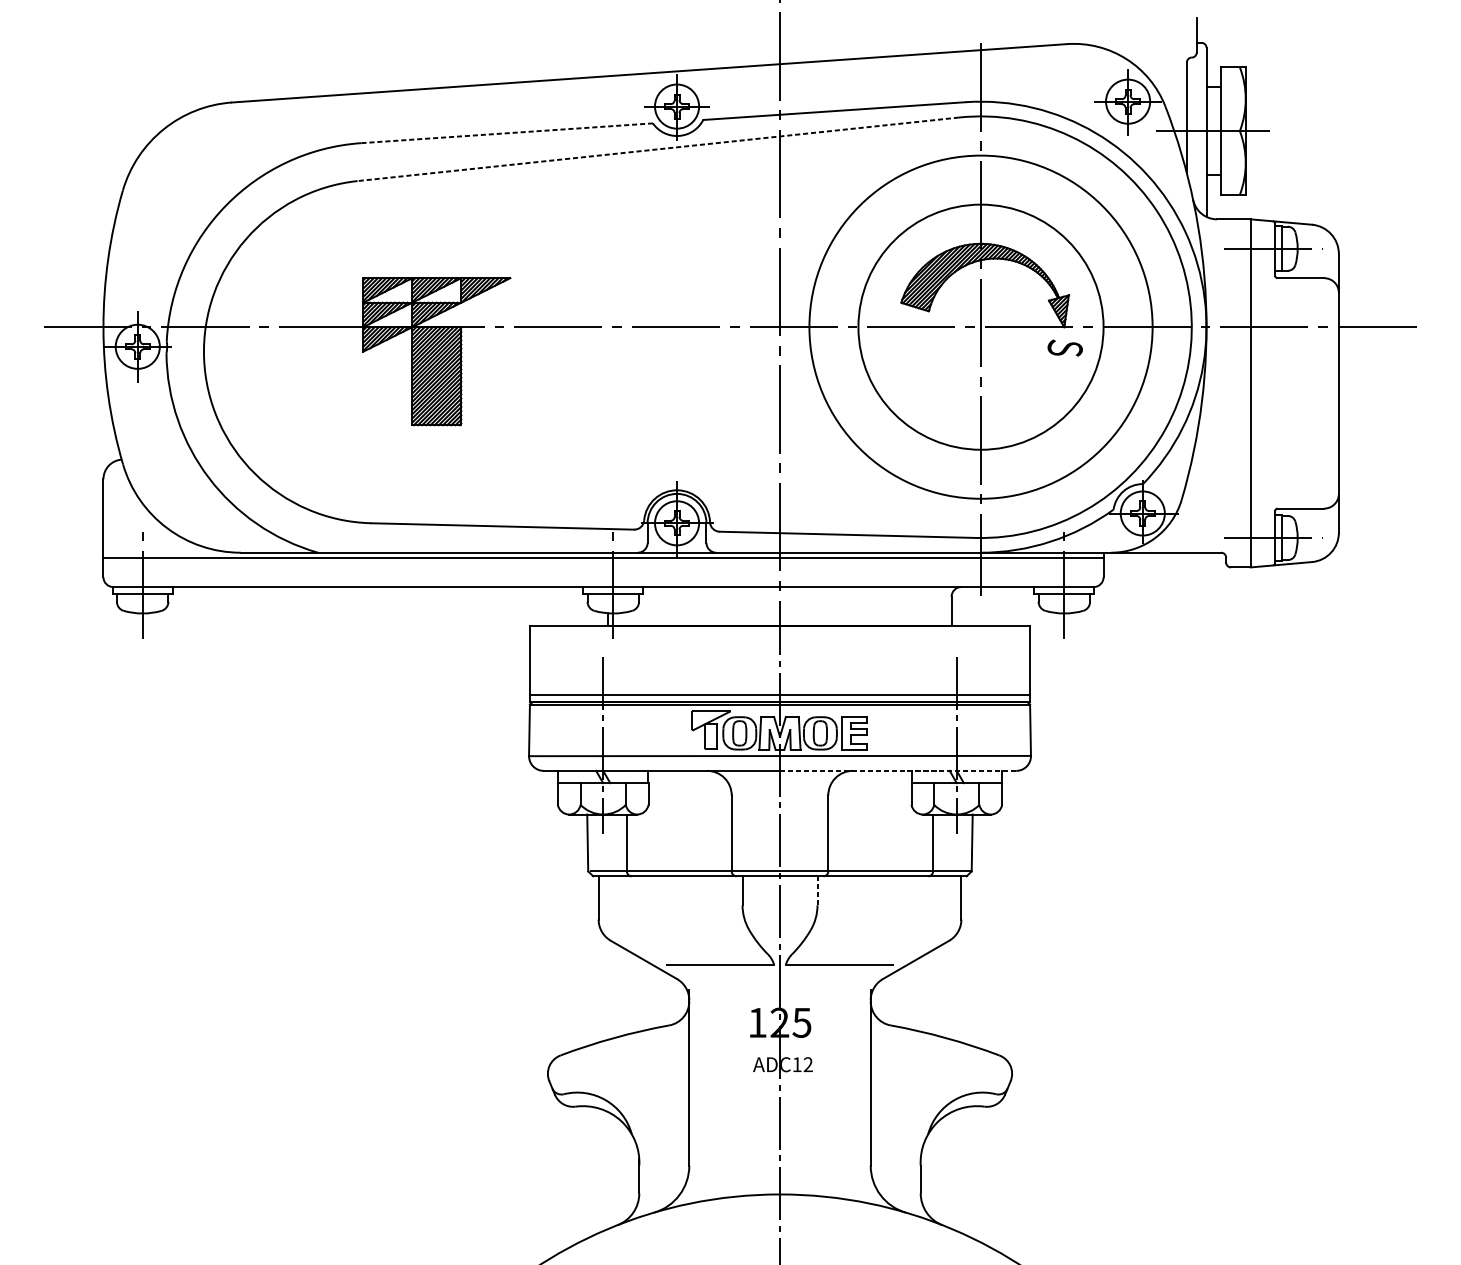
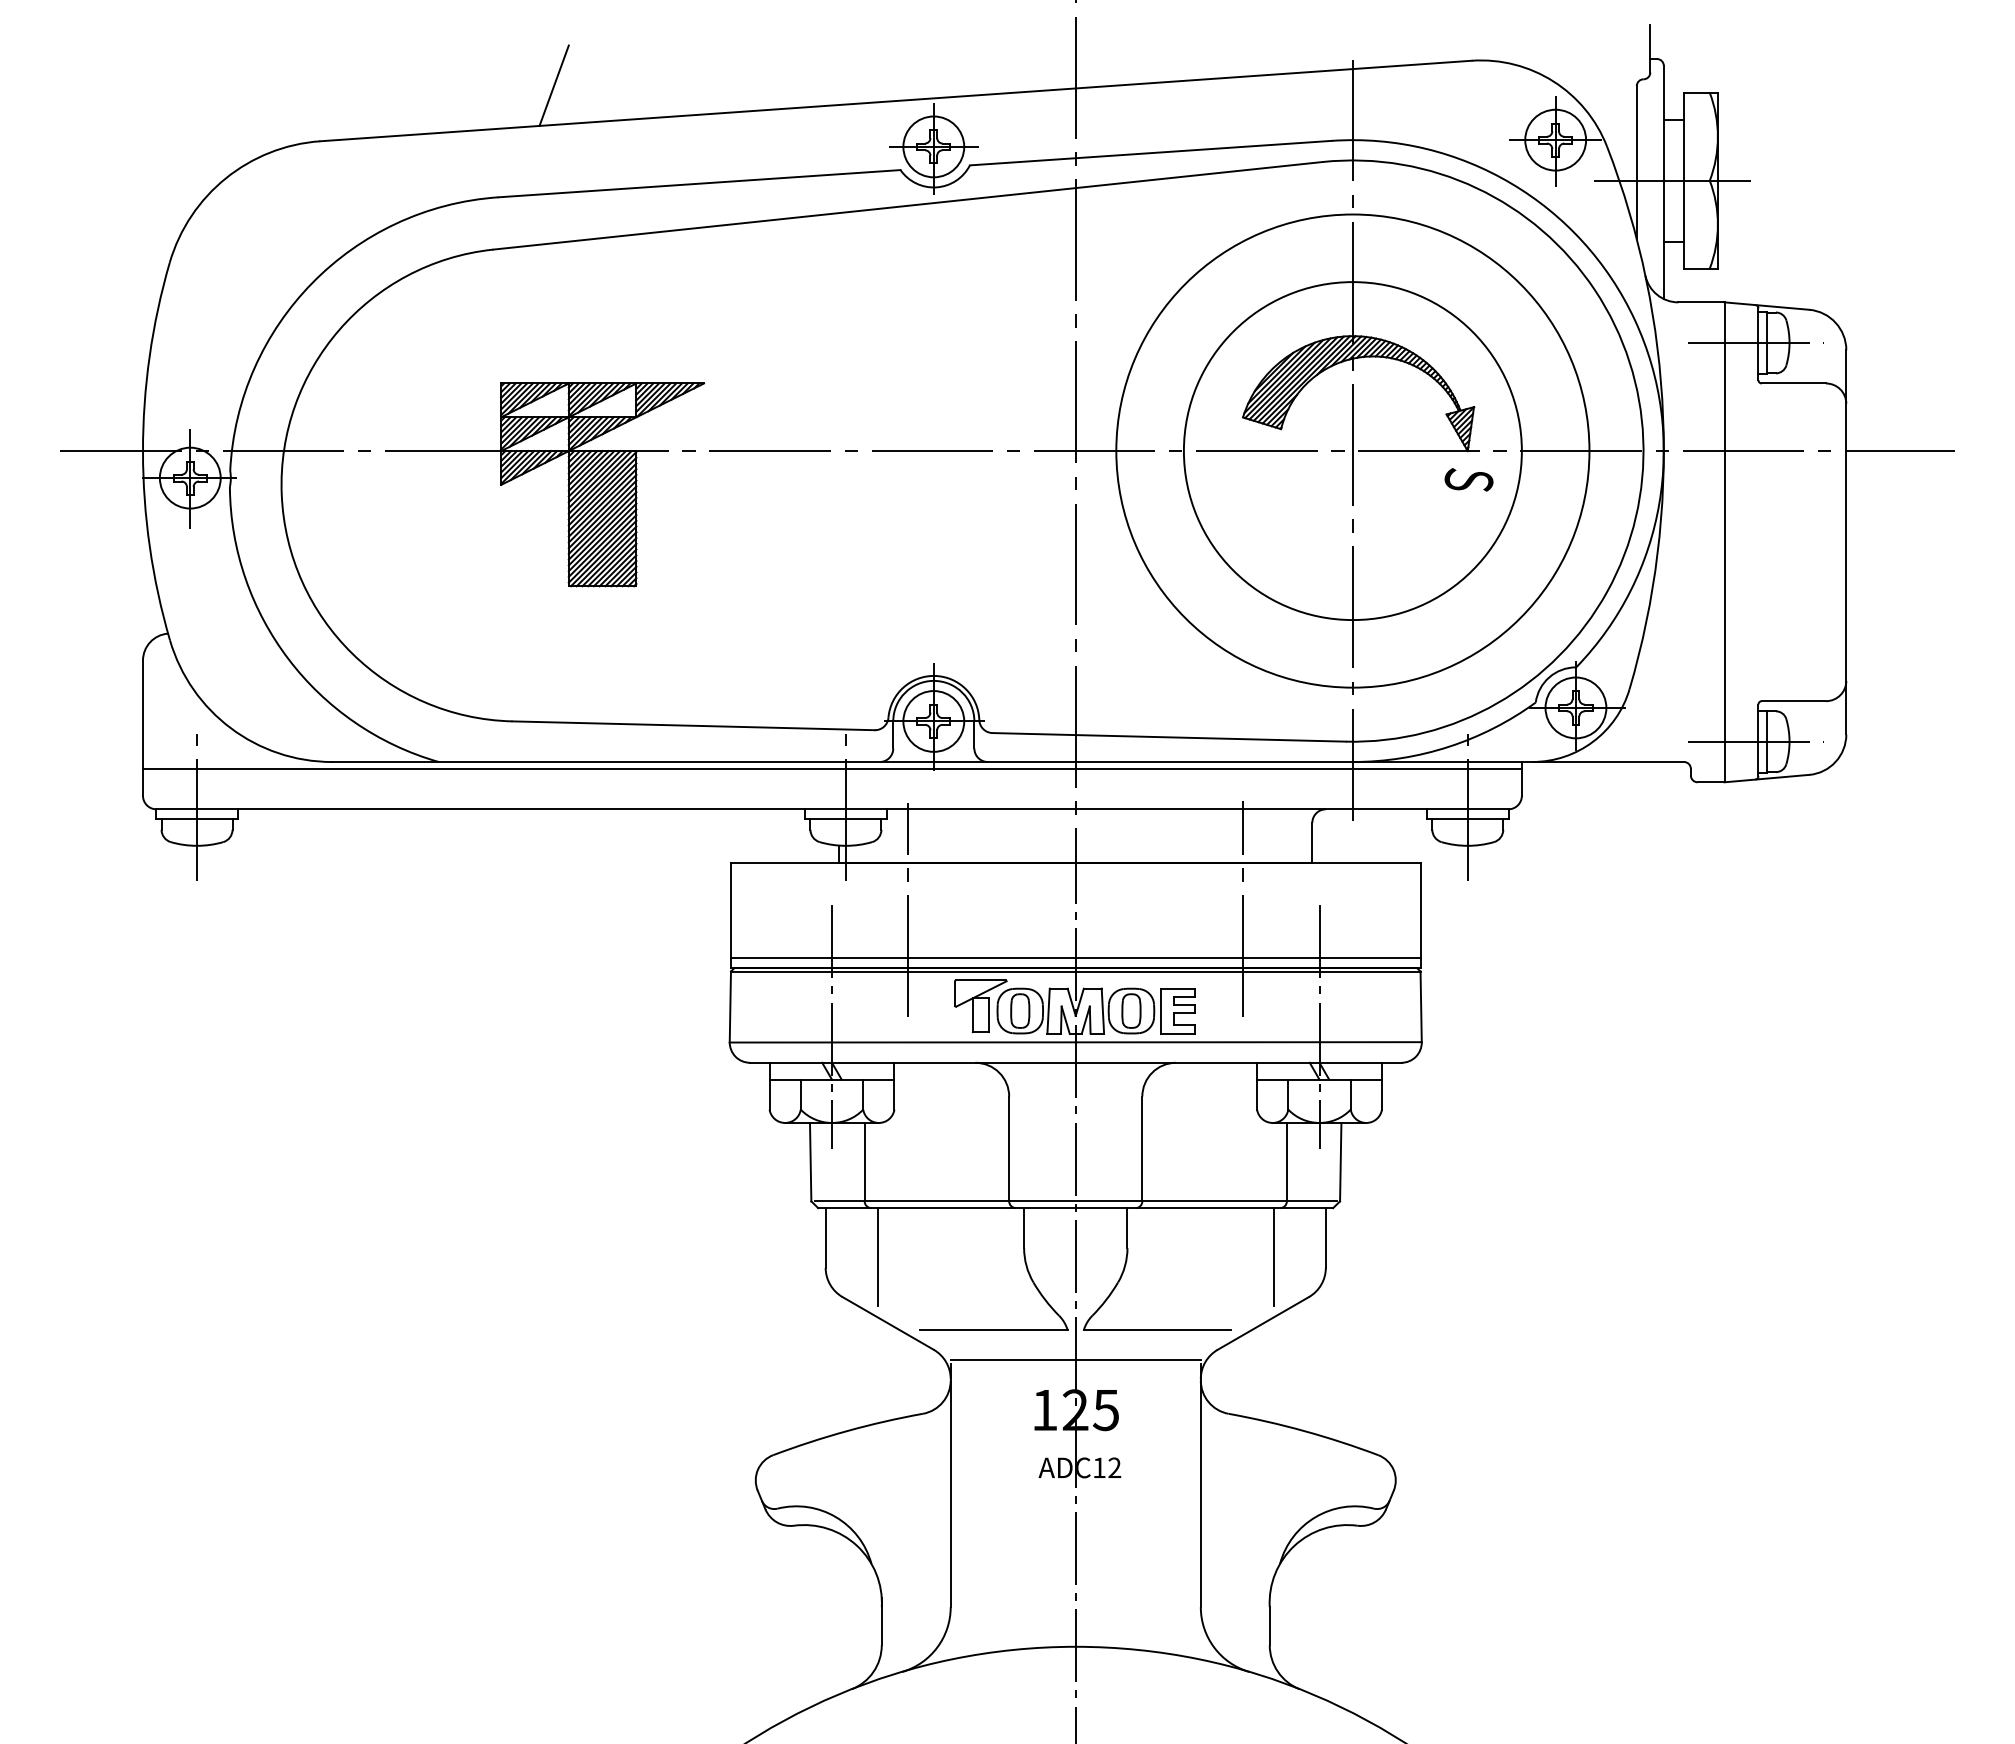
line: (401, 62) -> (553, 85), added
line: (507, 133) -> (700, 183), dashed -> solid
line: (657, 149) -> (907, 205), dashed -> solid
line: (901, 658) -> (1243, 908), added
line: (658, 659) -> (908, 909), added
line: (898, 770) -> (1238, 1062), dashed -> solid
line: (817, 891) -> (1127, 1228), dashed -> solid
line: (636, 911) -> (877, 1256), added
line: (923, 911) -> (1273, 1256), added
line: (779, 986) -> (1075, 1359), added

